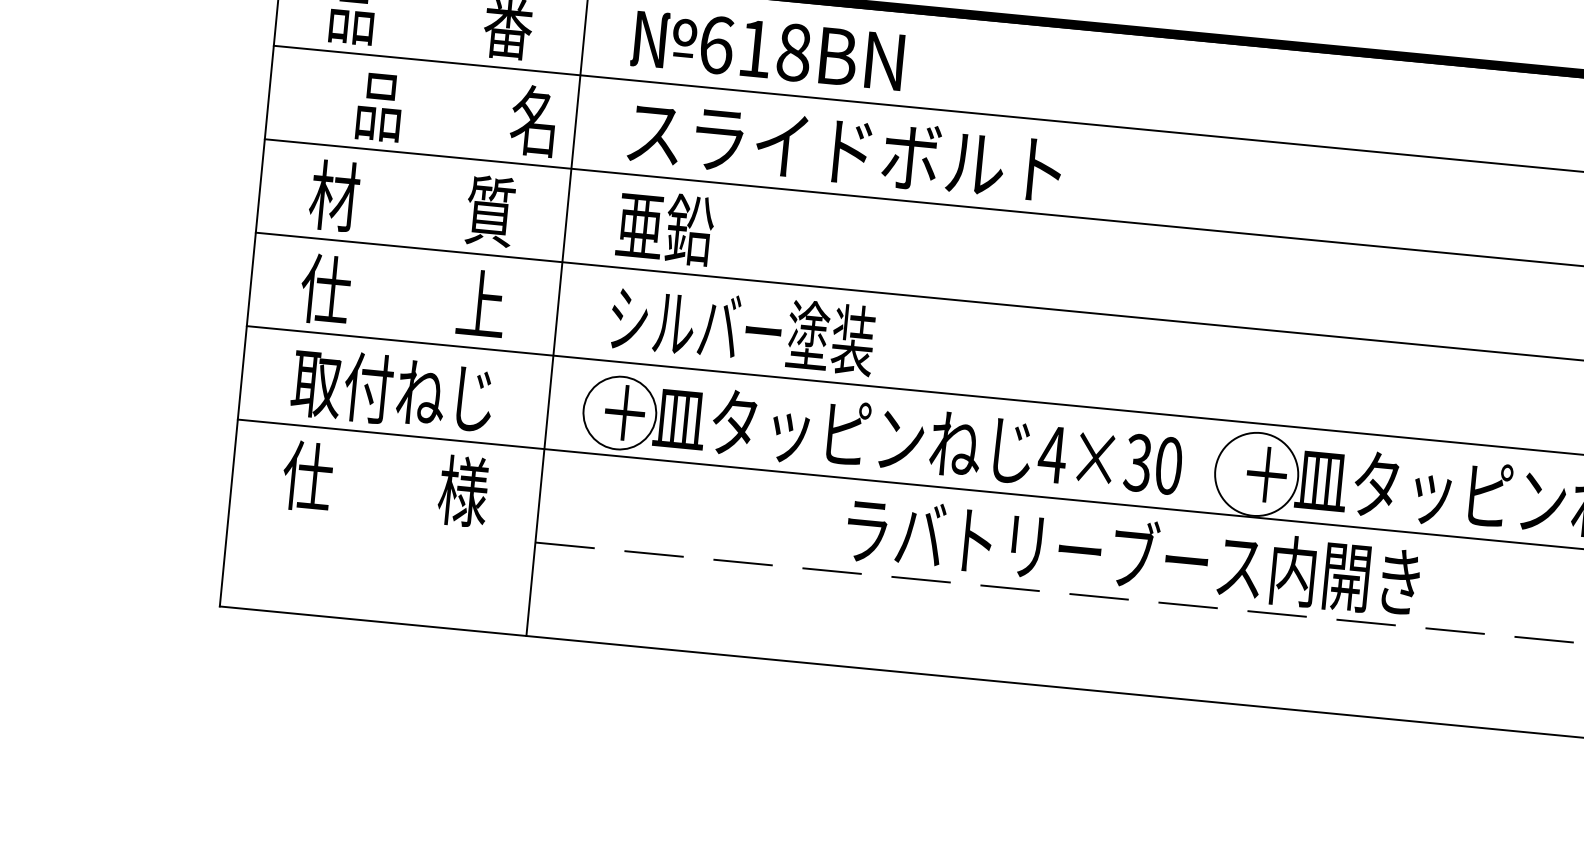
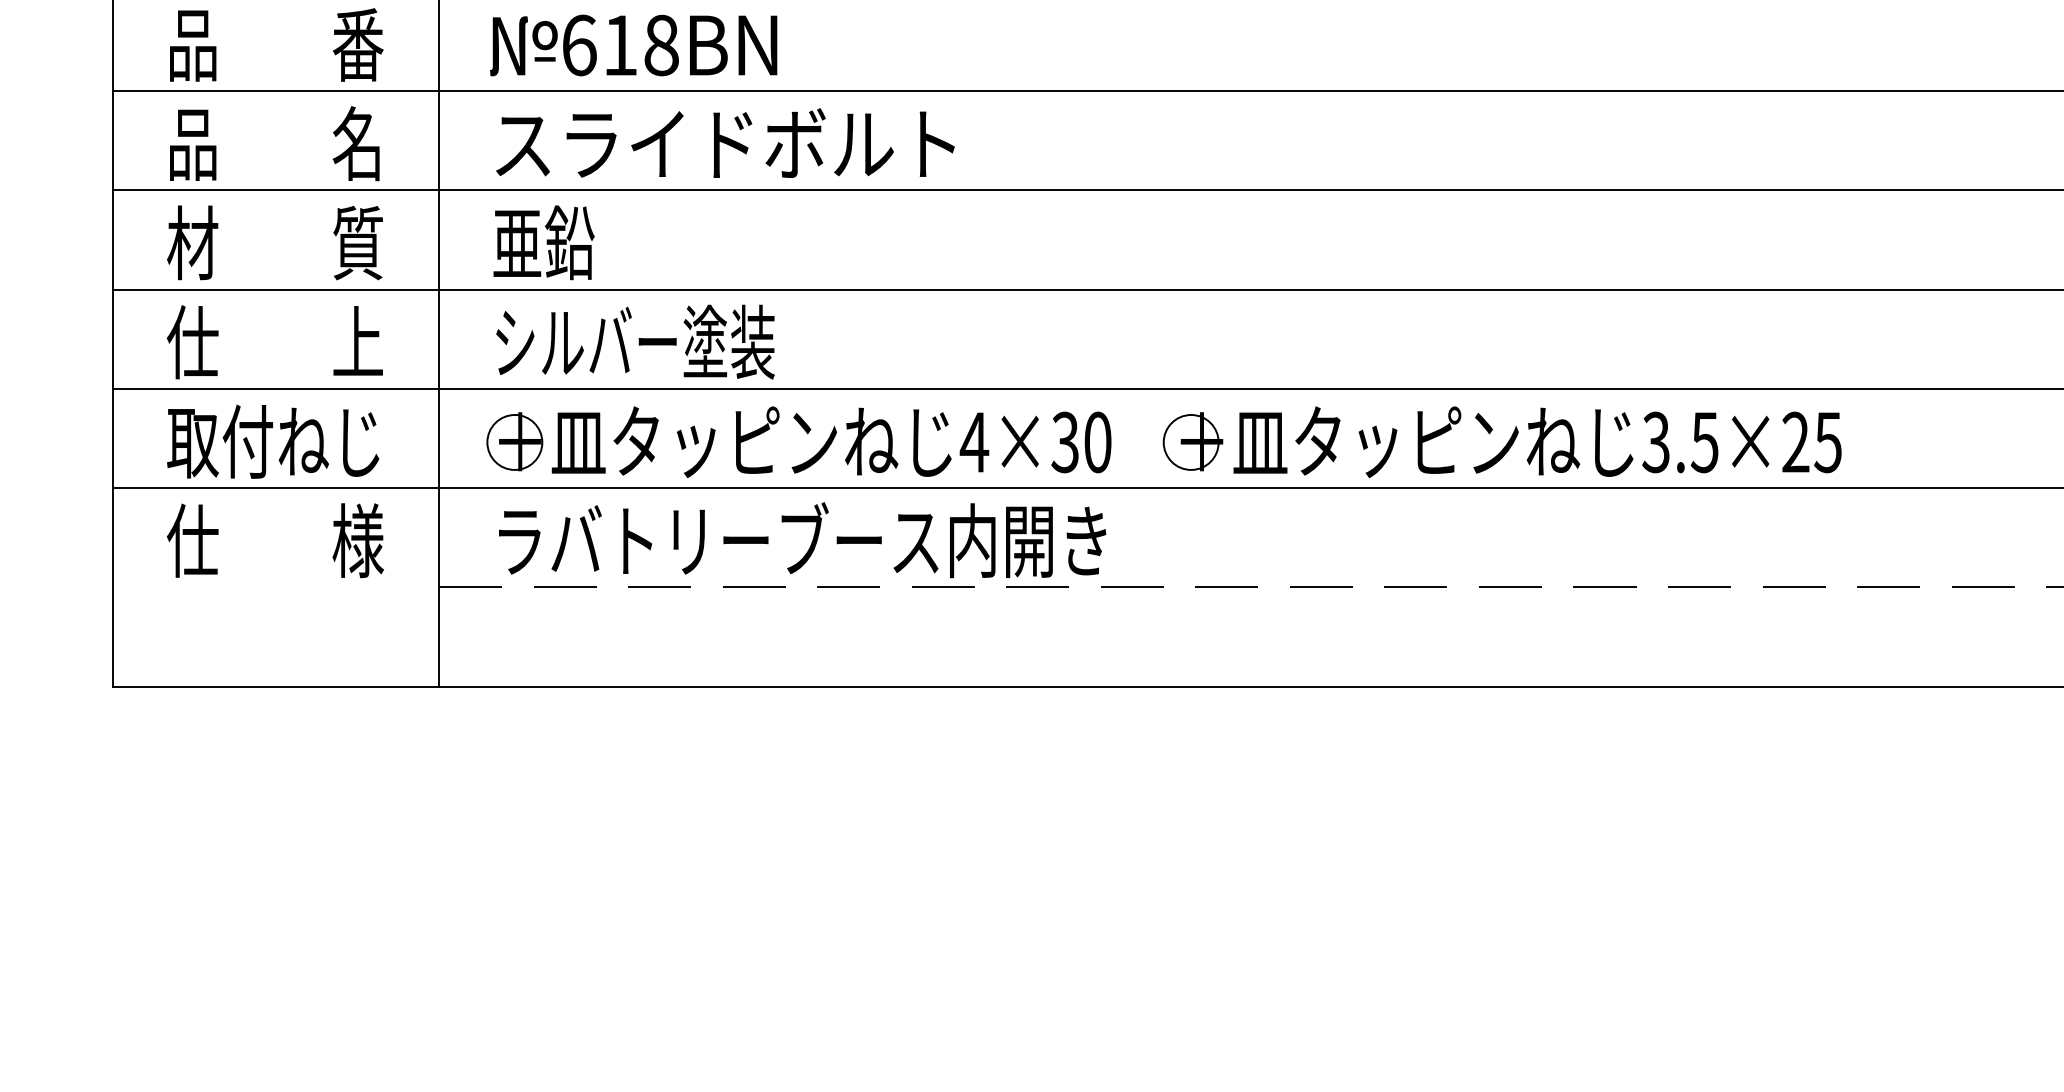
text: (456, 113) -> (274, 143), moved
circle: (619, 413) -> (514, 442), size x0.71
circle: (1256, 474) -> (1190, 442), size x0.62
text: (1133, 555) -> (802, 540), moved

